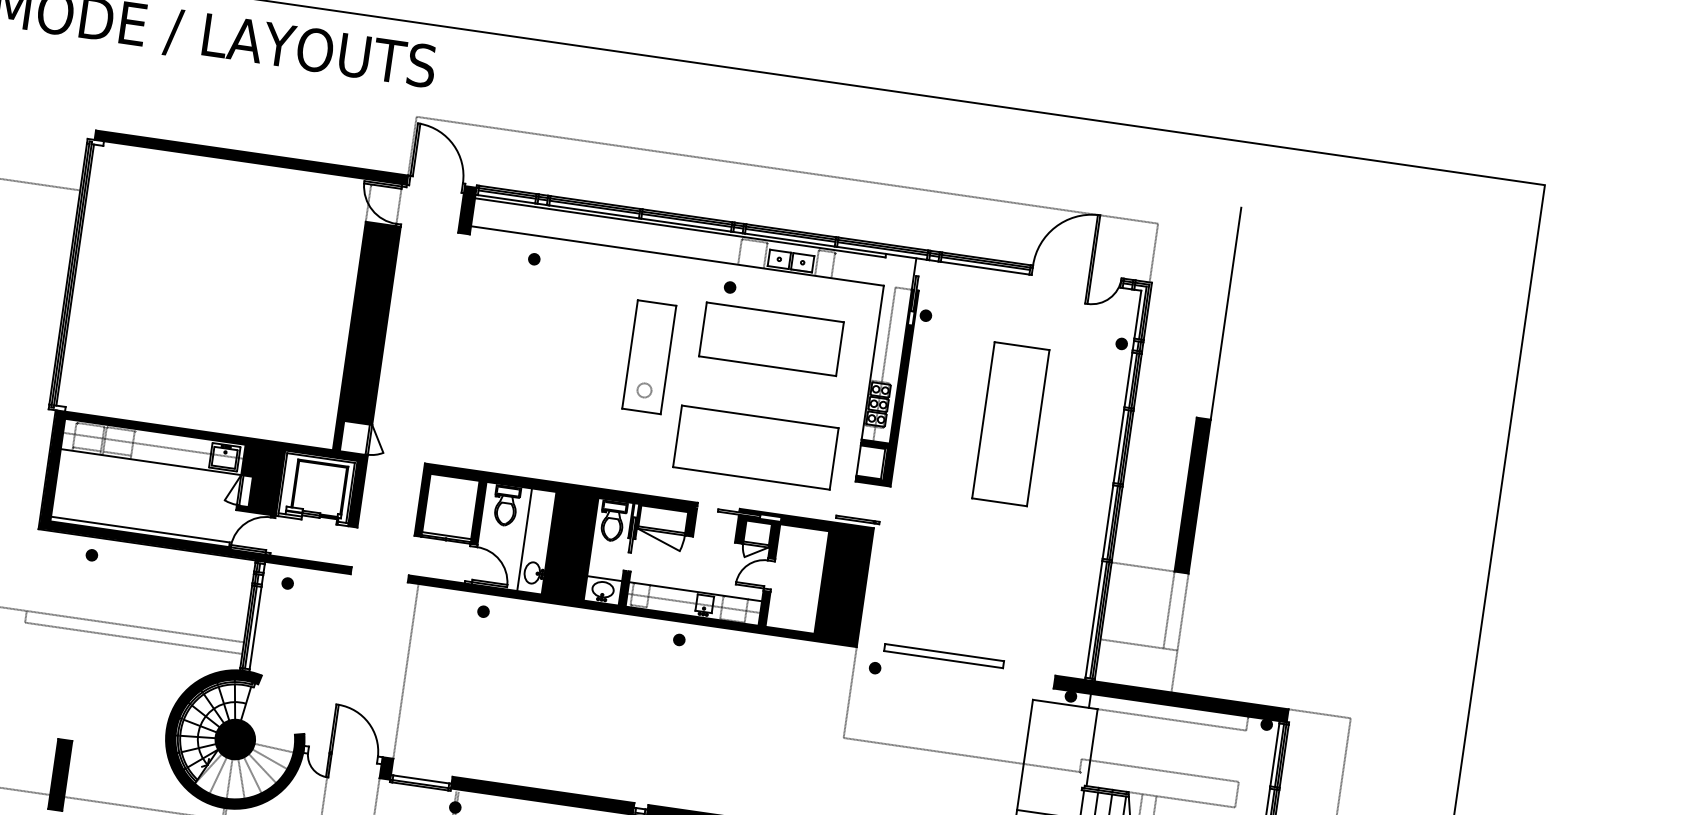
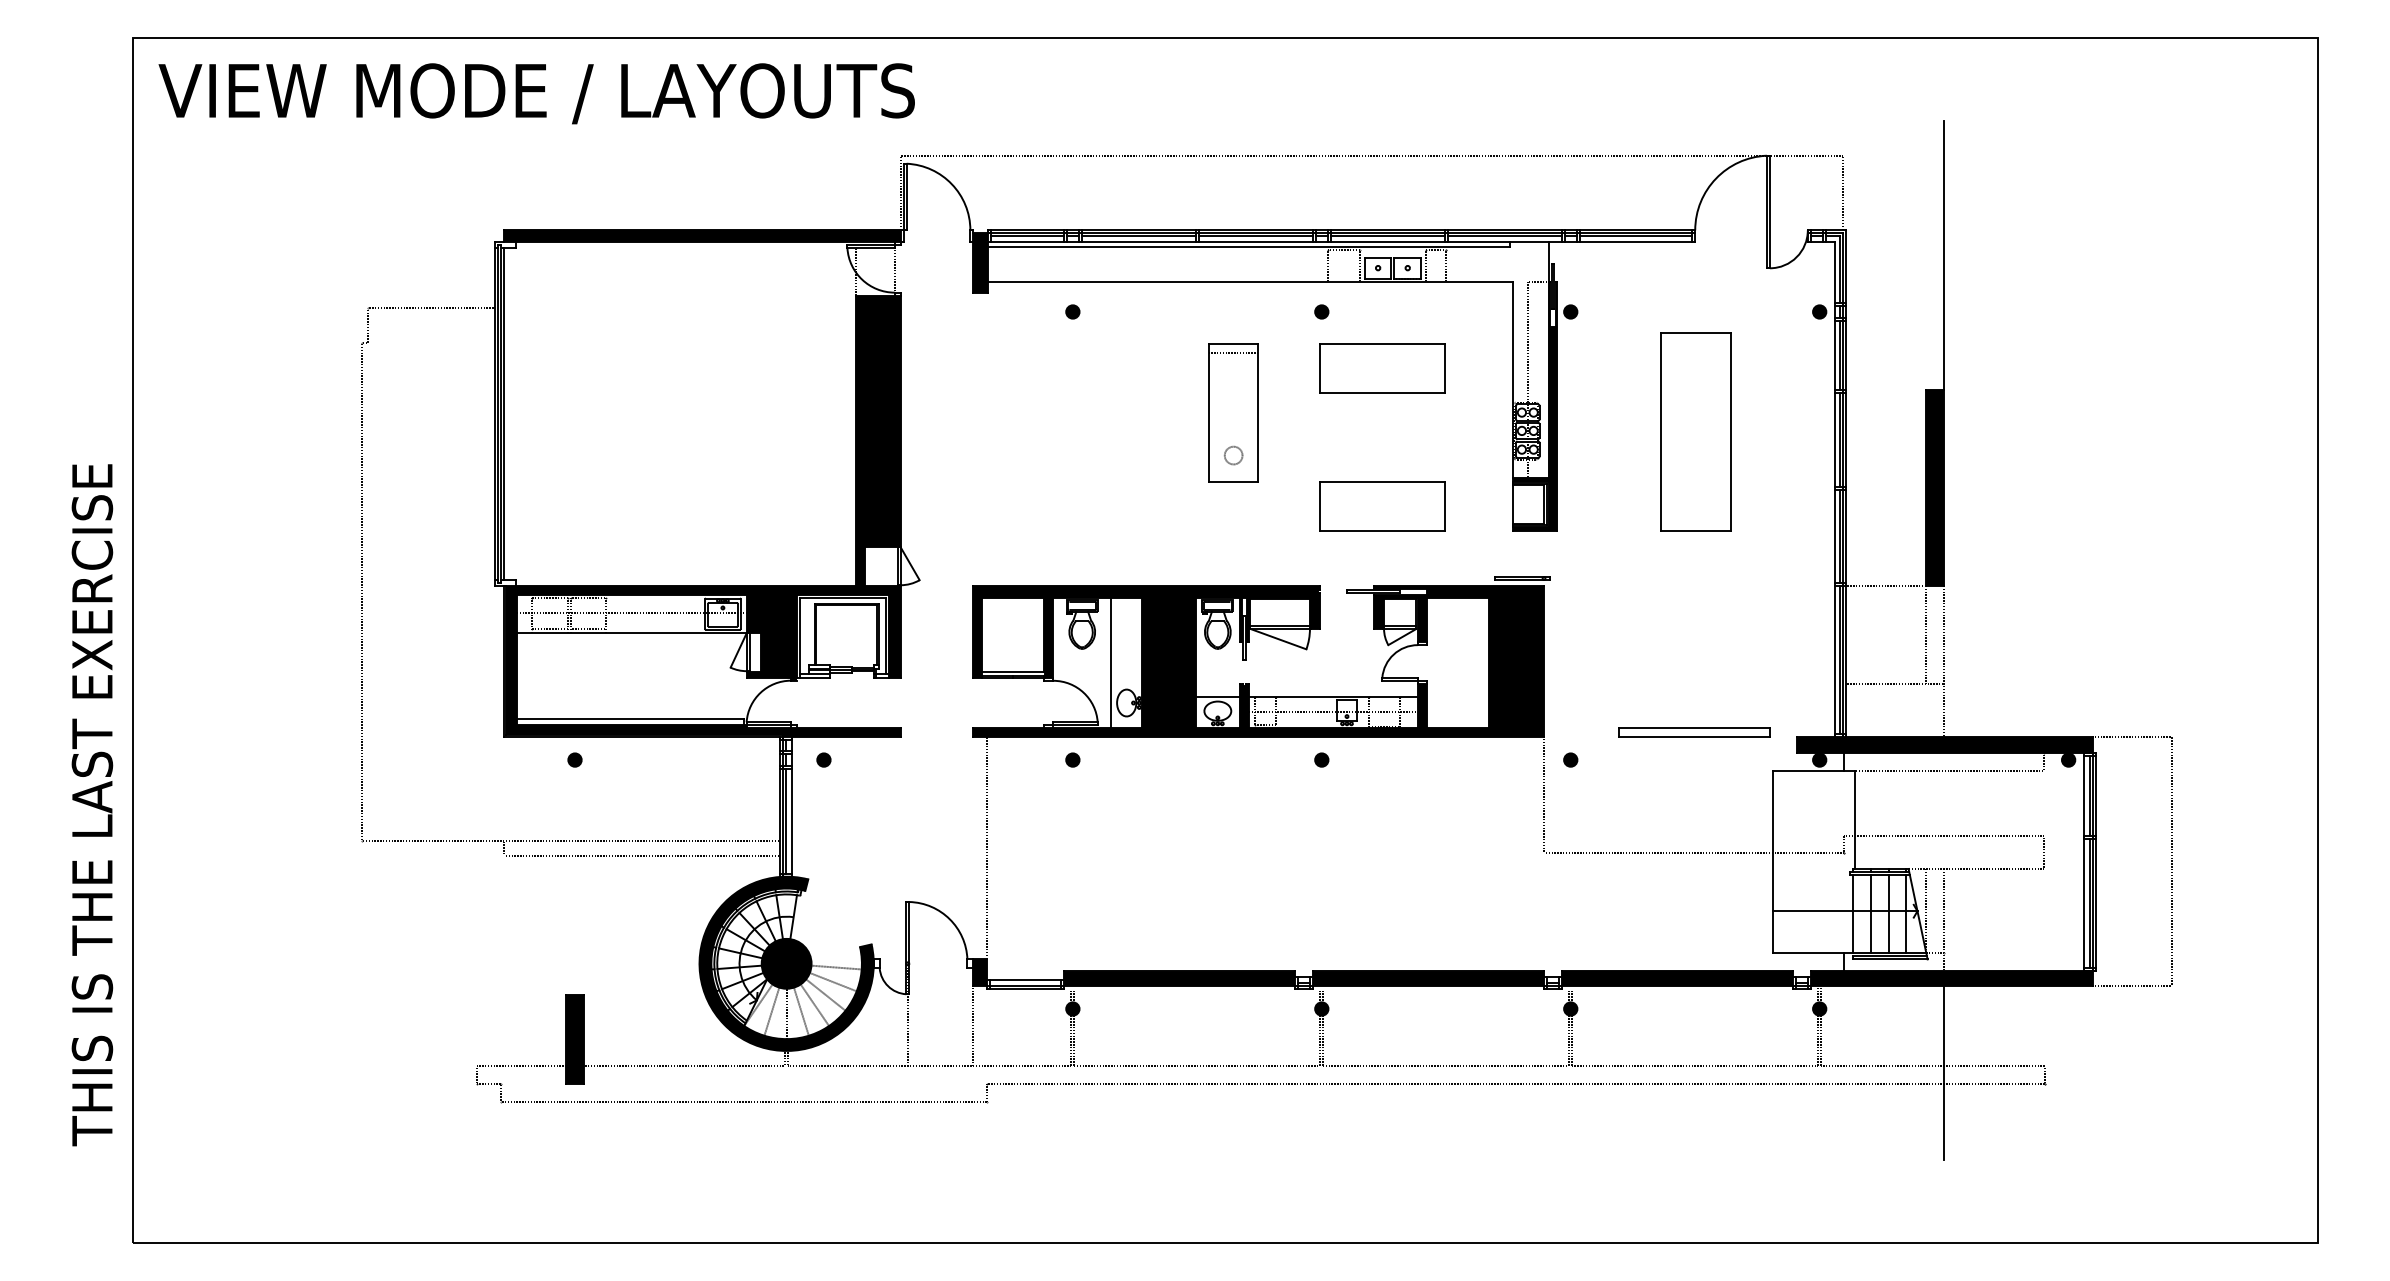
line: (655, 310) -> (1233, 353), added
part: (771, 338) -> (1382, 368), size x0.71
part: (755, 447) -> (1382, 506), size x0.62
part: (944, 655) -> (1694, 732), moved

